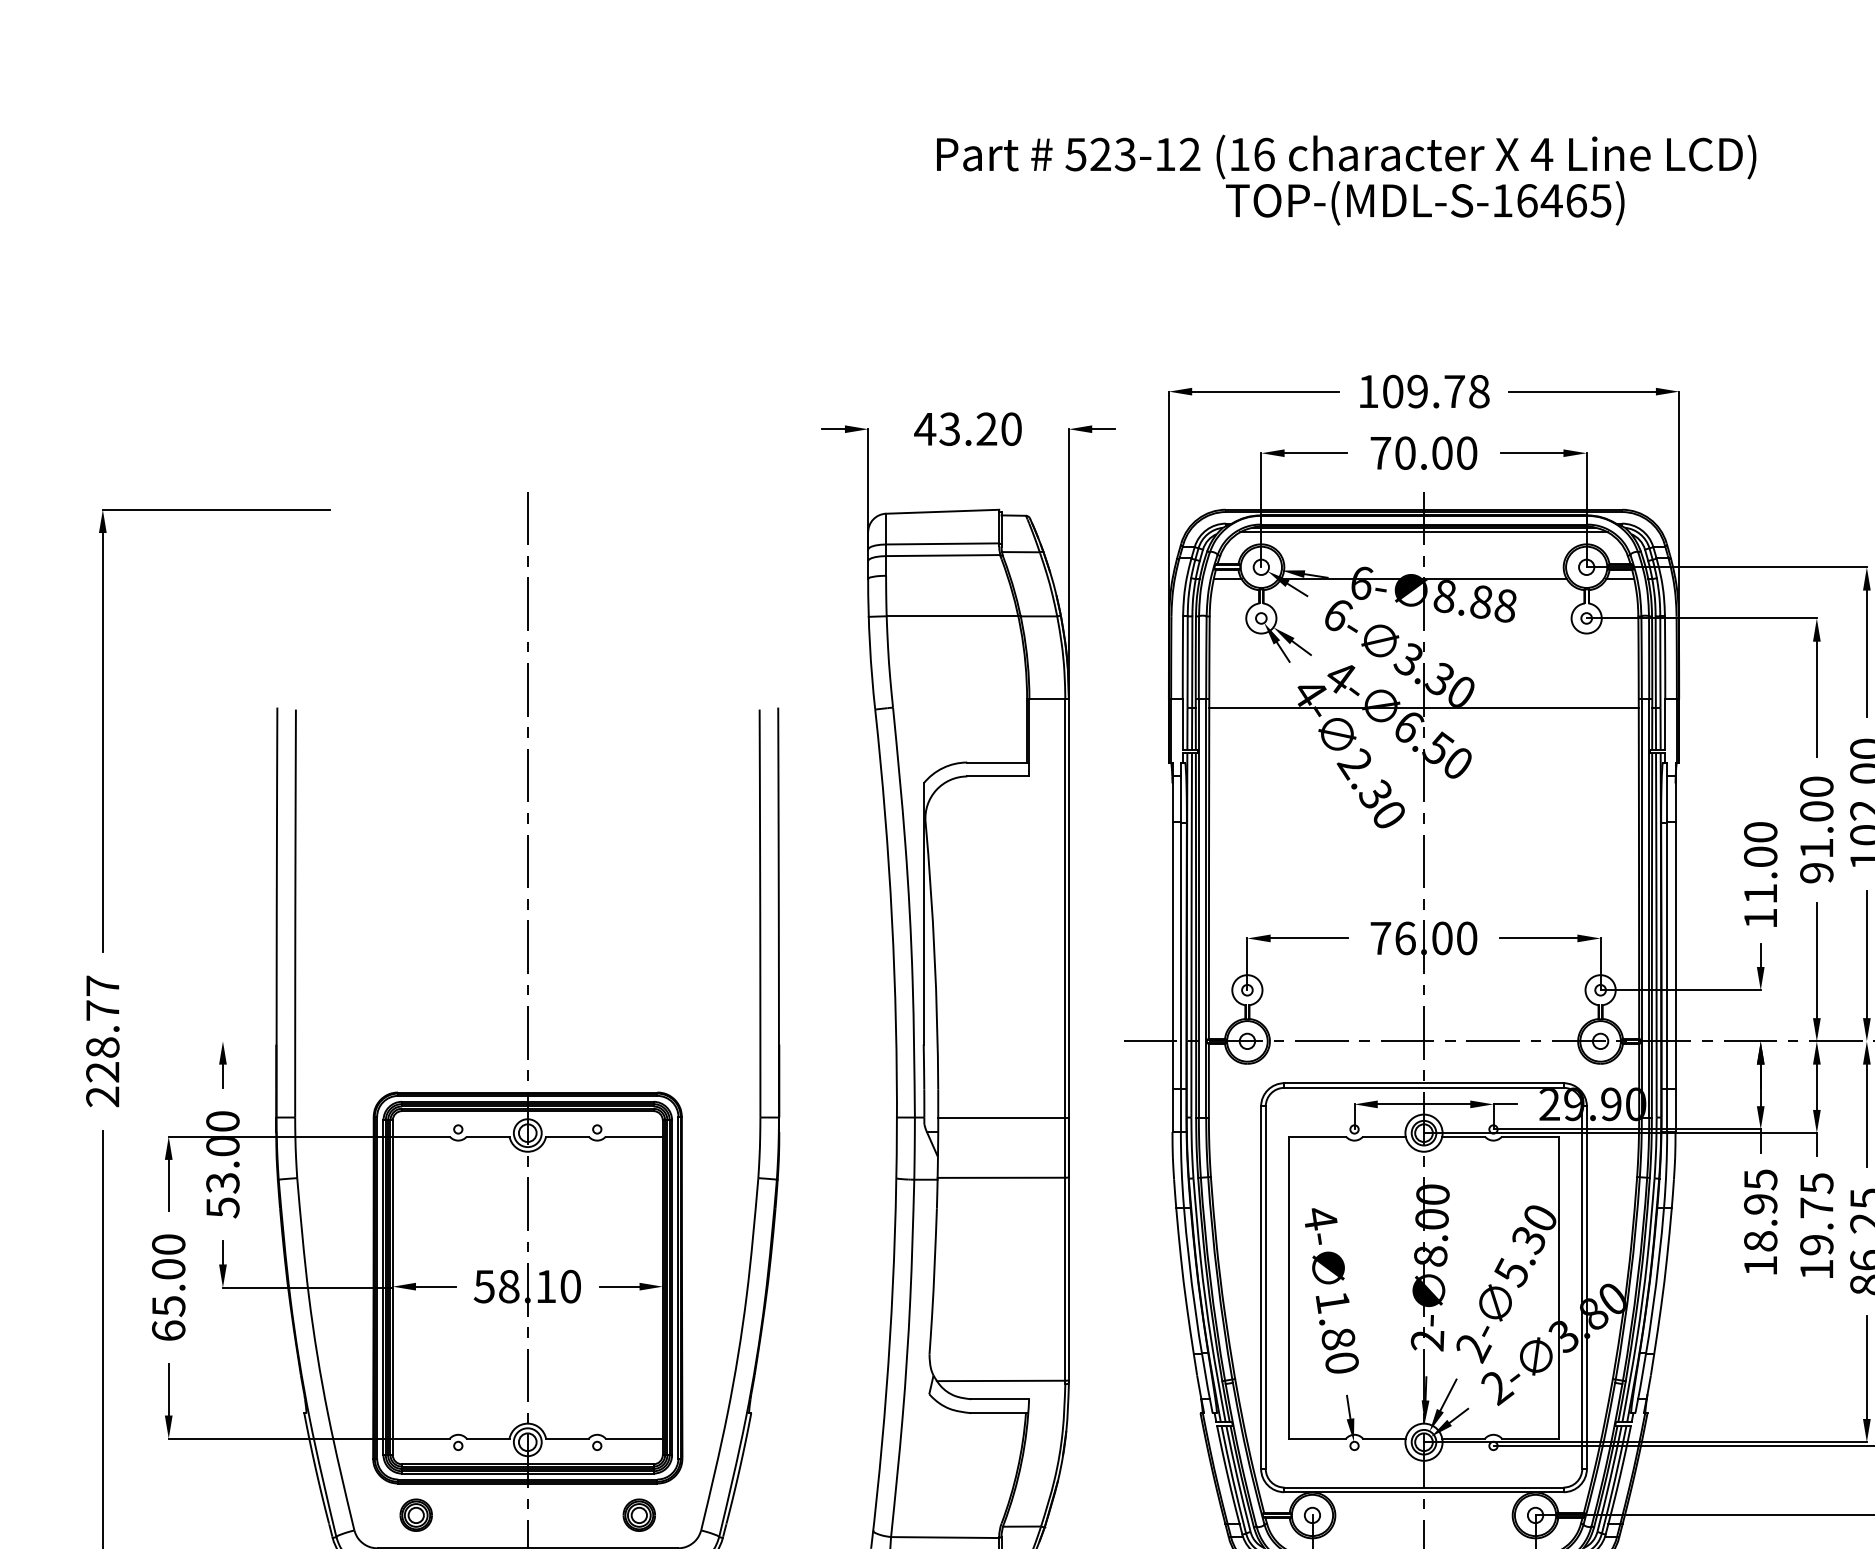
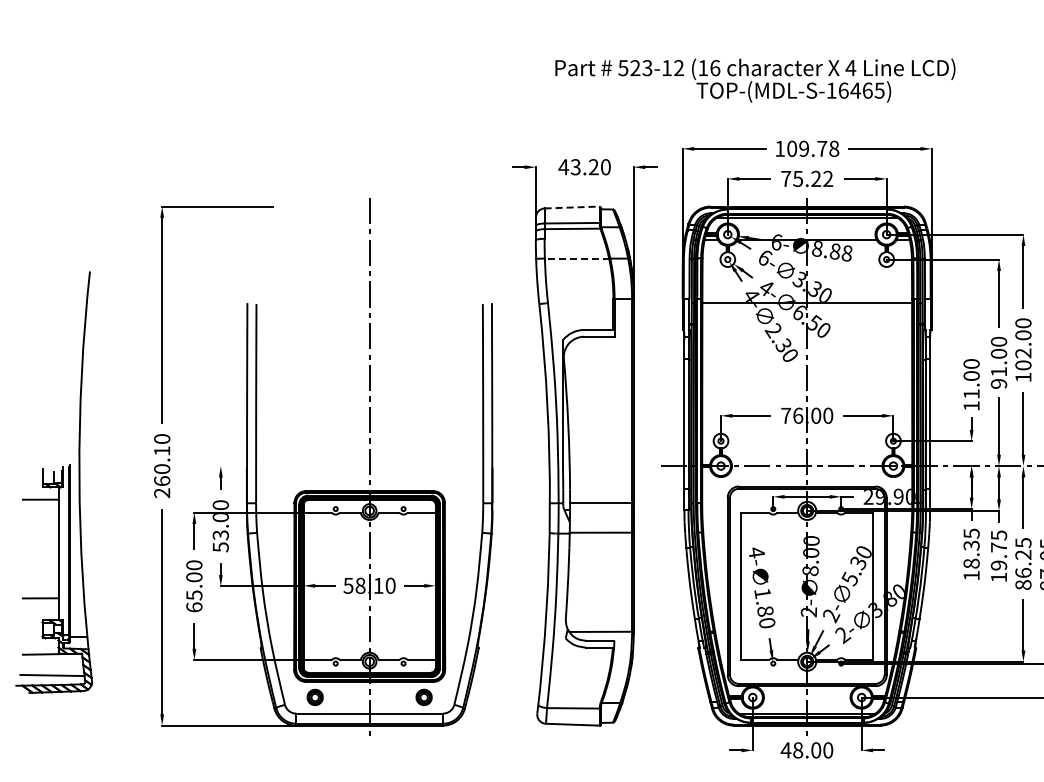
text: (1346, 179) -> (755, 80), moved
text: (1436, 452) -> (813, 178), 70.00 -> 75.22
line: (943, 511) -> (572, 207), solid -> dashed
line: (953, 616) -> (577, 258), solid -> dashed
text: (103, 1029) -> (162, 460), 228.77 -> 260.10
text: (1760, 1204) -> (971, 545), 18.95 -> 18.35

